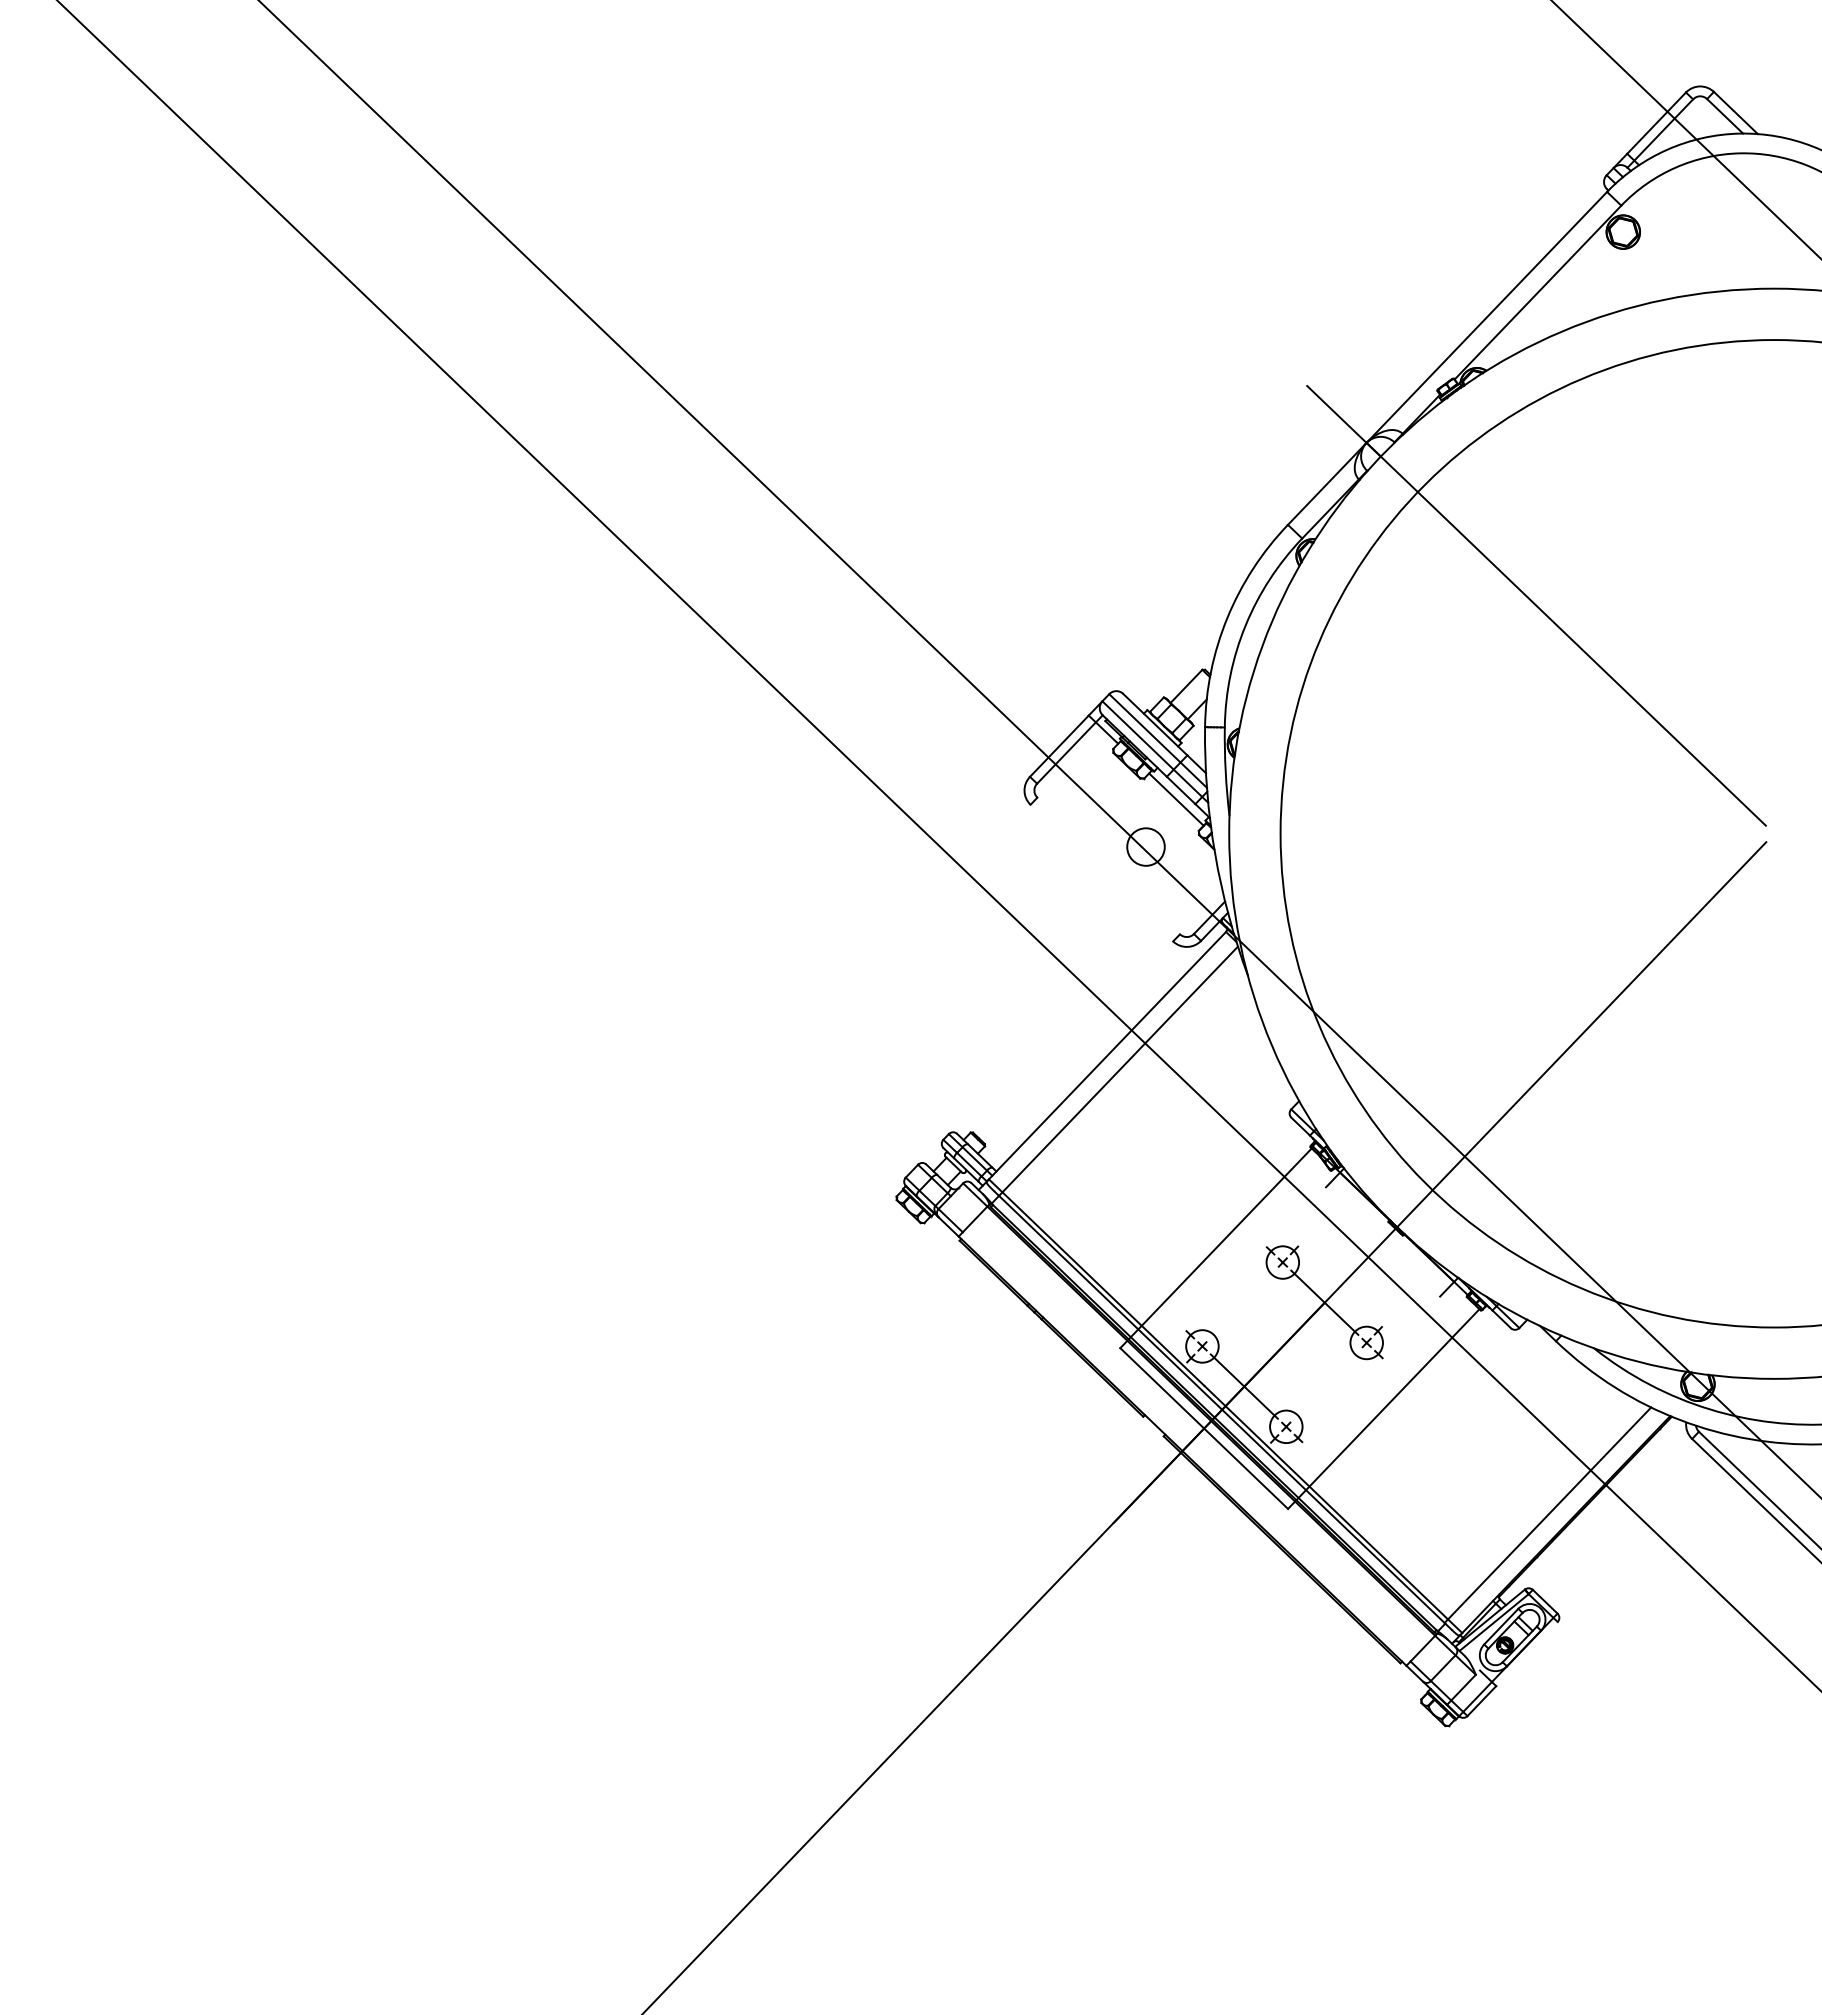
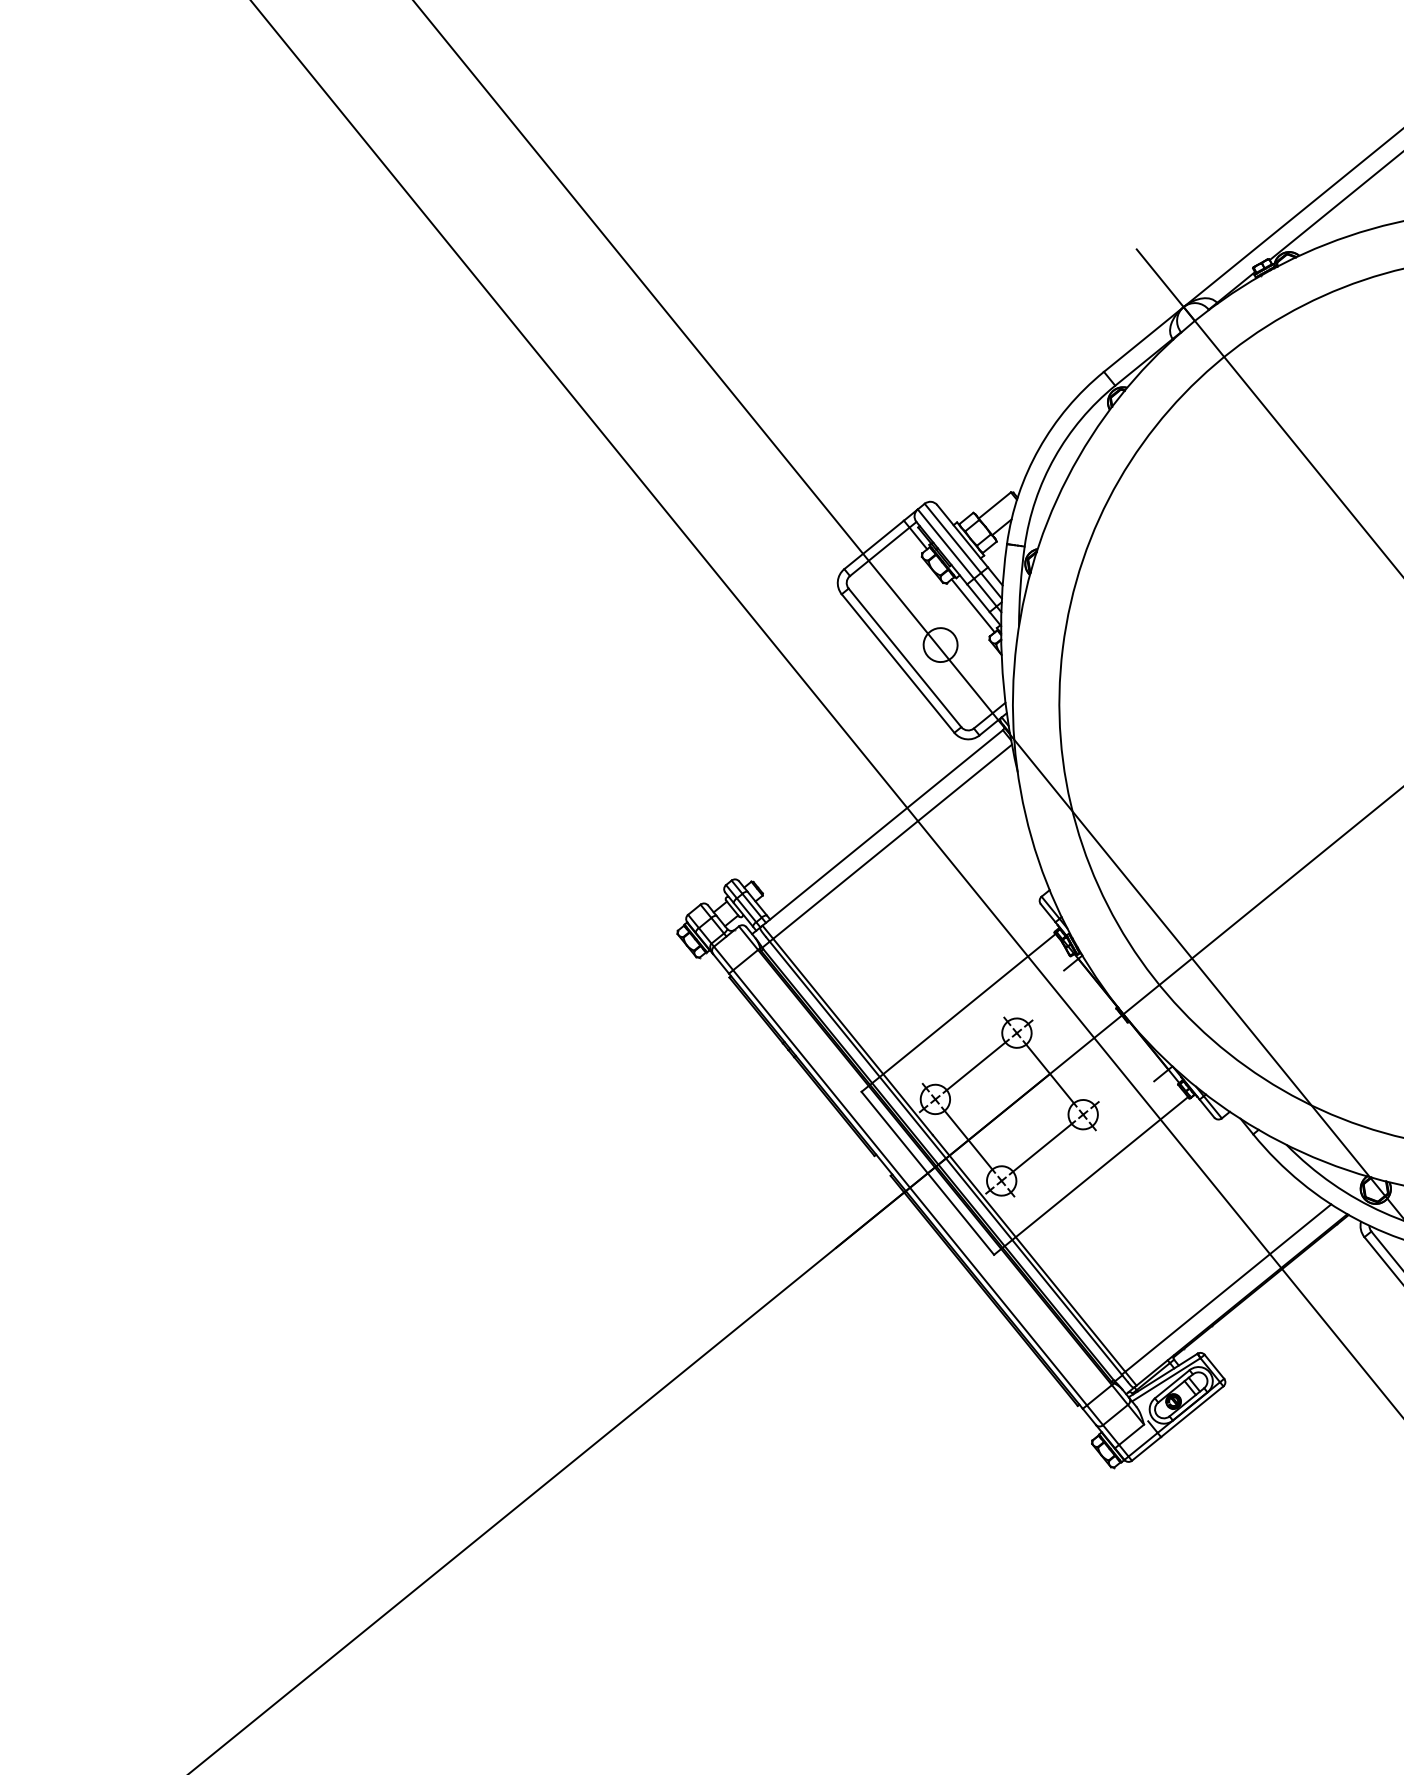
line: (1108, 865) -> (904, 657), added
line: (1101, 872) -> (897, 662), added
line: (1242, 1304) -> (976, 1066), added
line: (1326, 1384) -> (1042, 1147), added
line: (1186, 1446) -> (909, 1187), added
line: (1526, 1653) -> (1191, 1411), added

